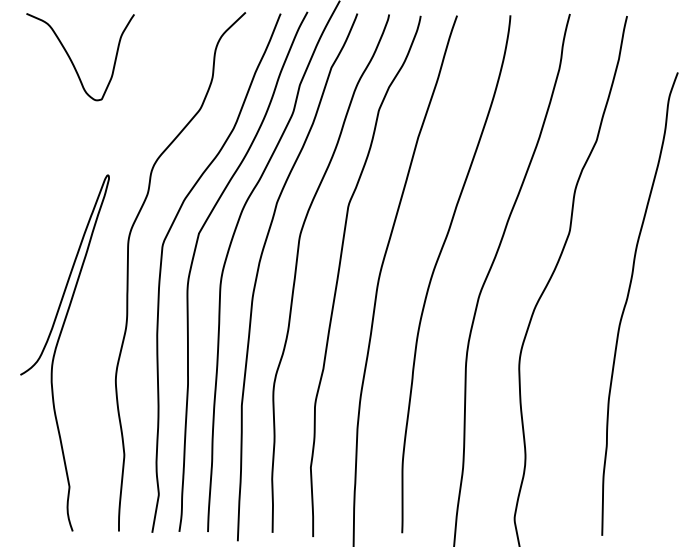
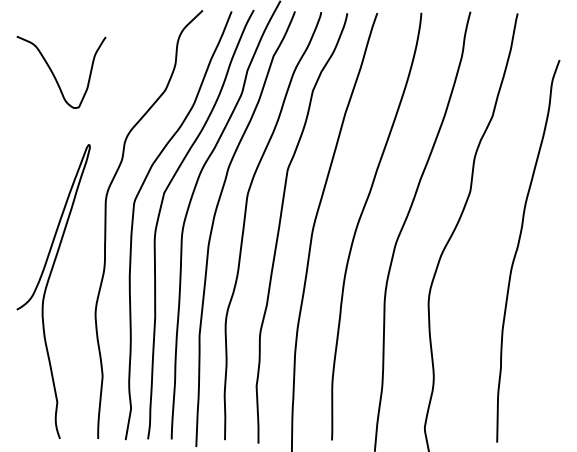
curve: (72, 59) -> (54, 74), moved

